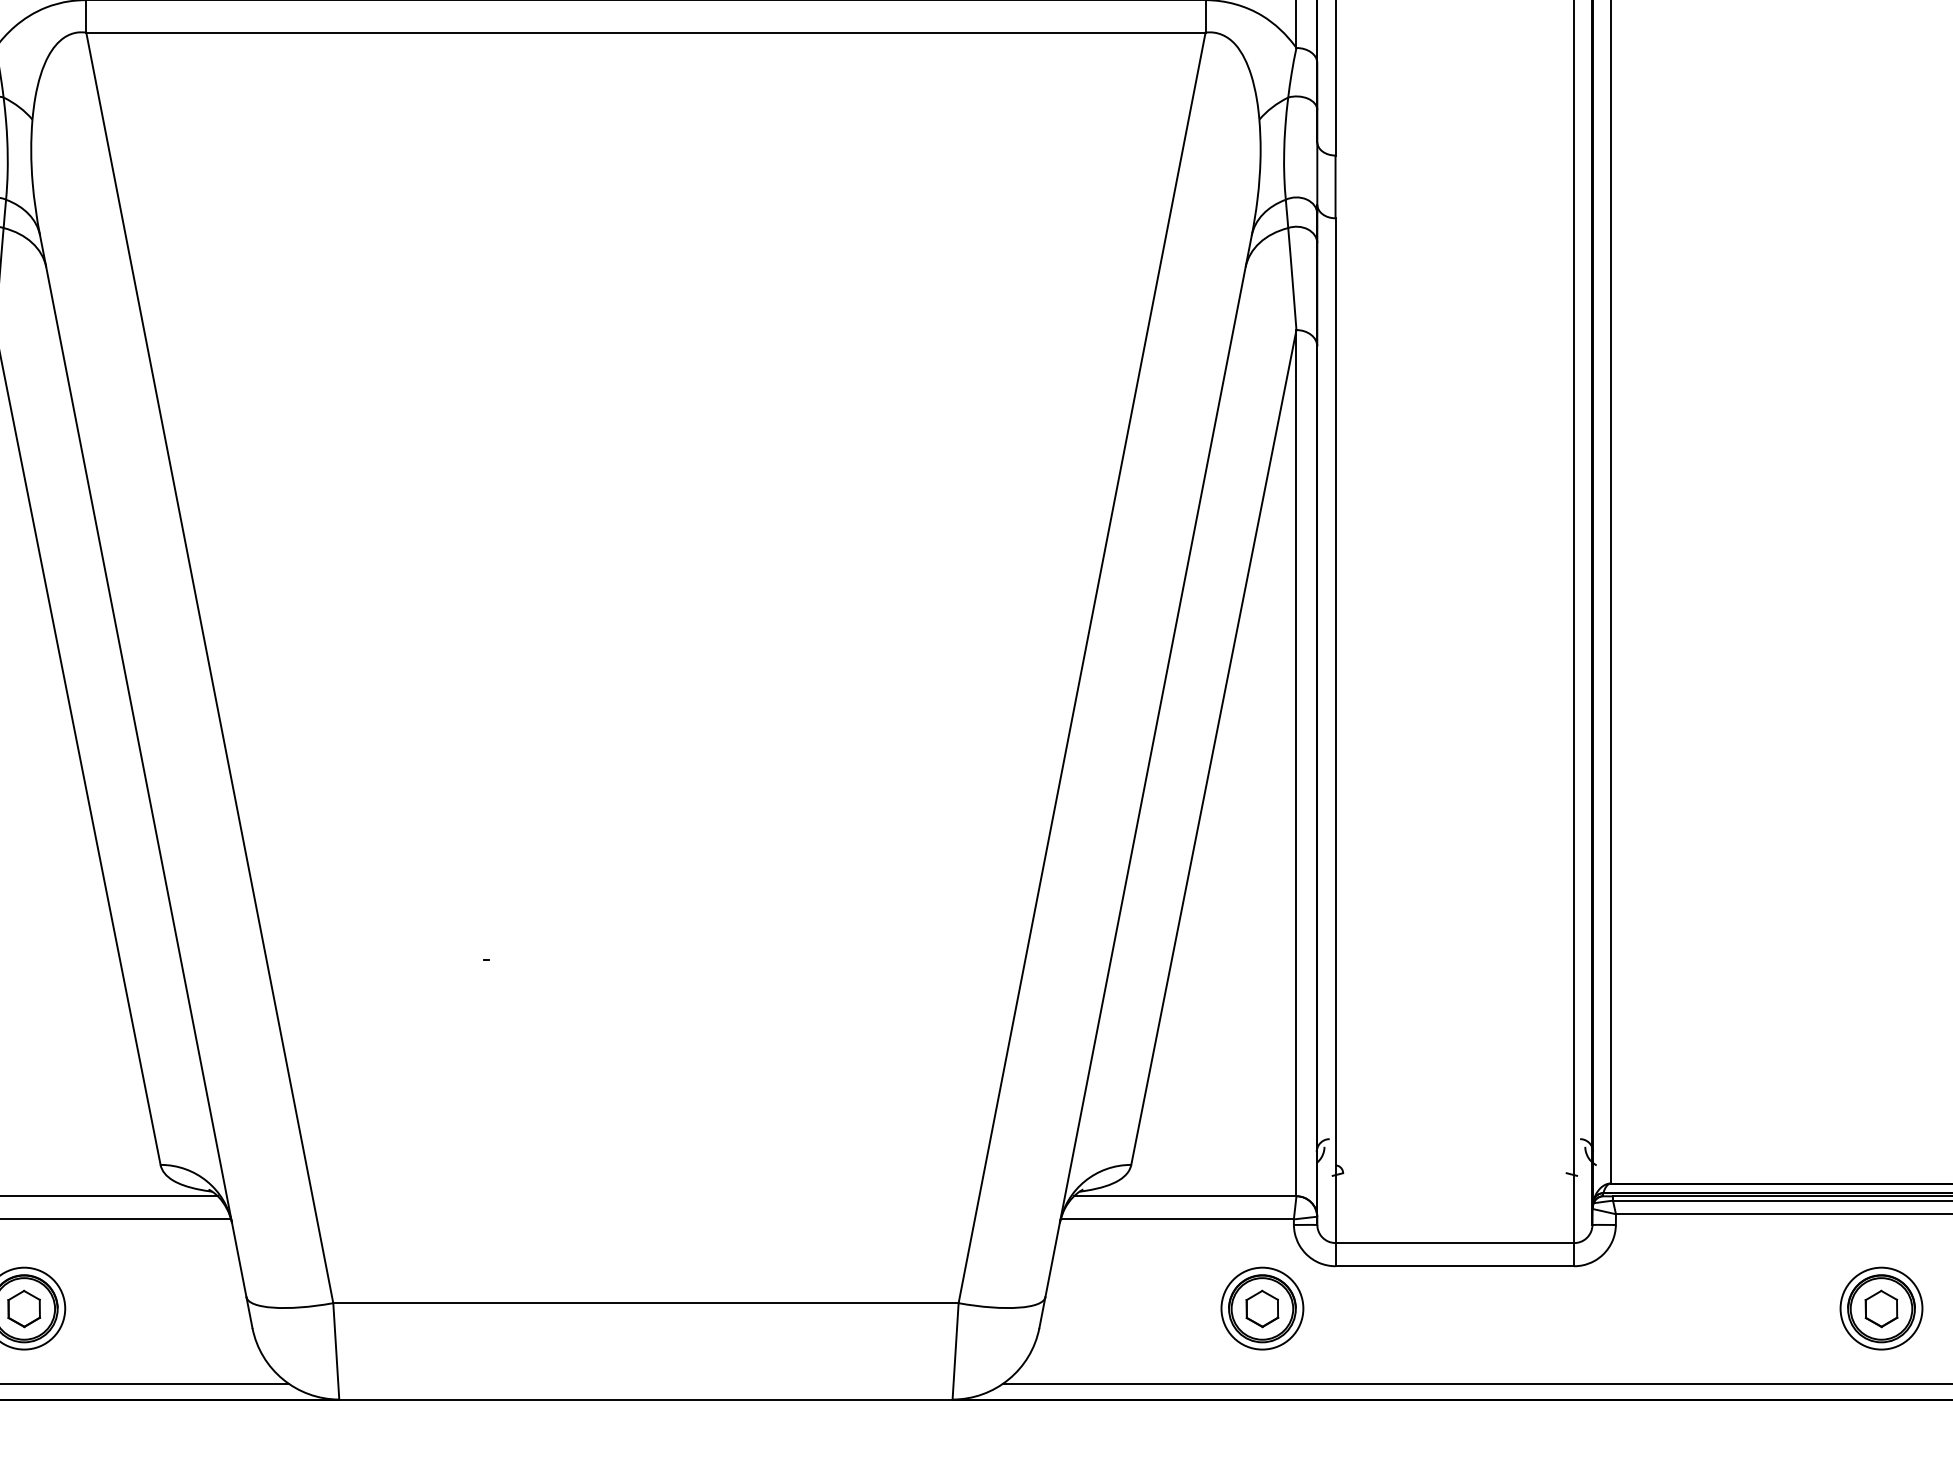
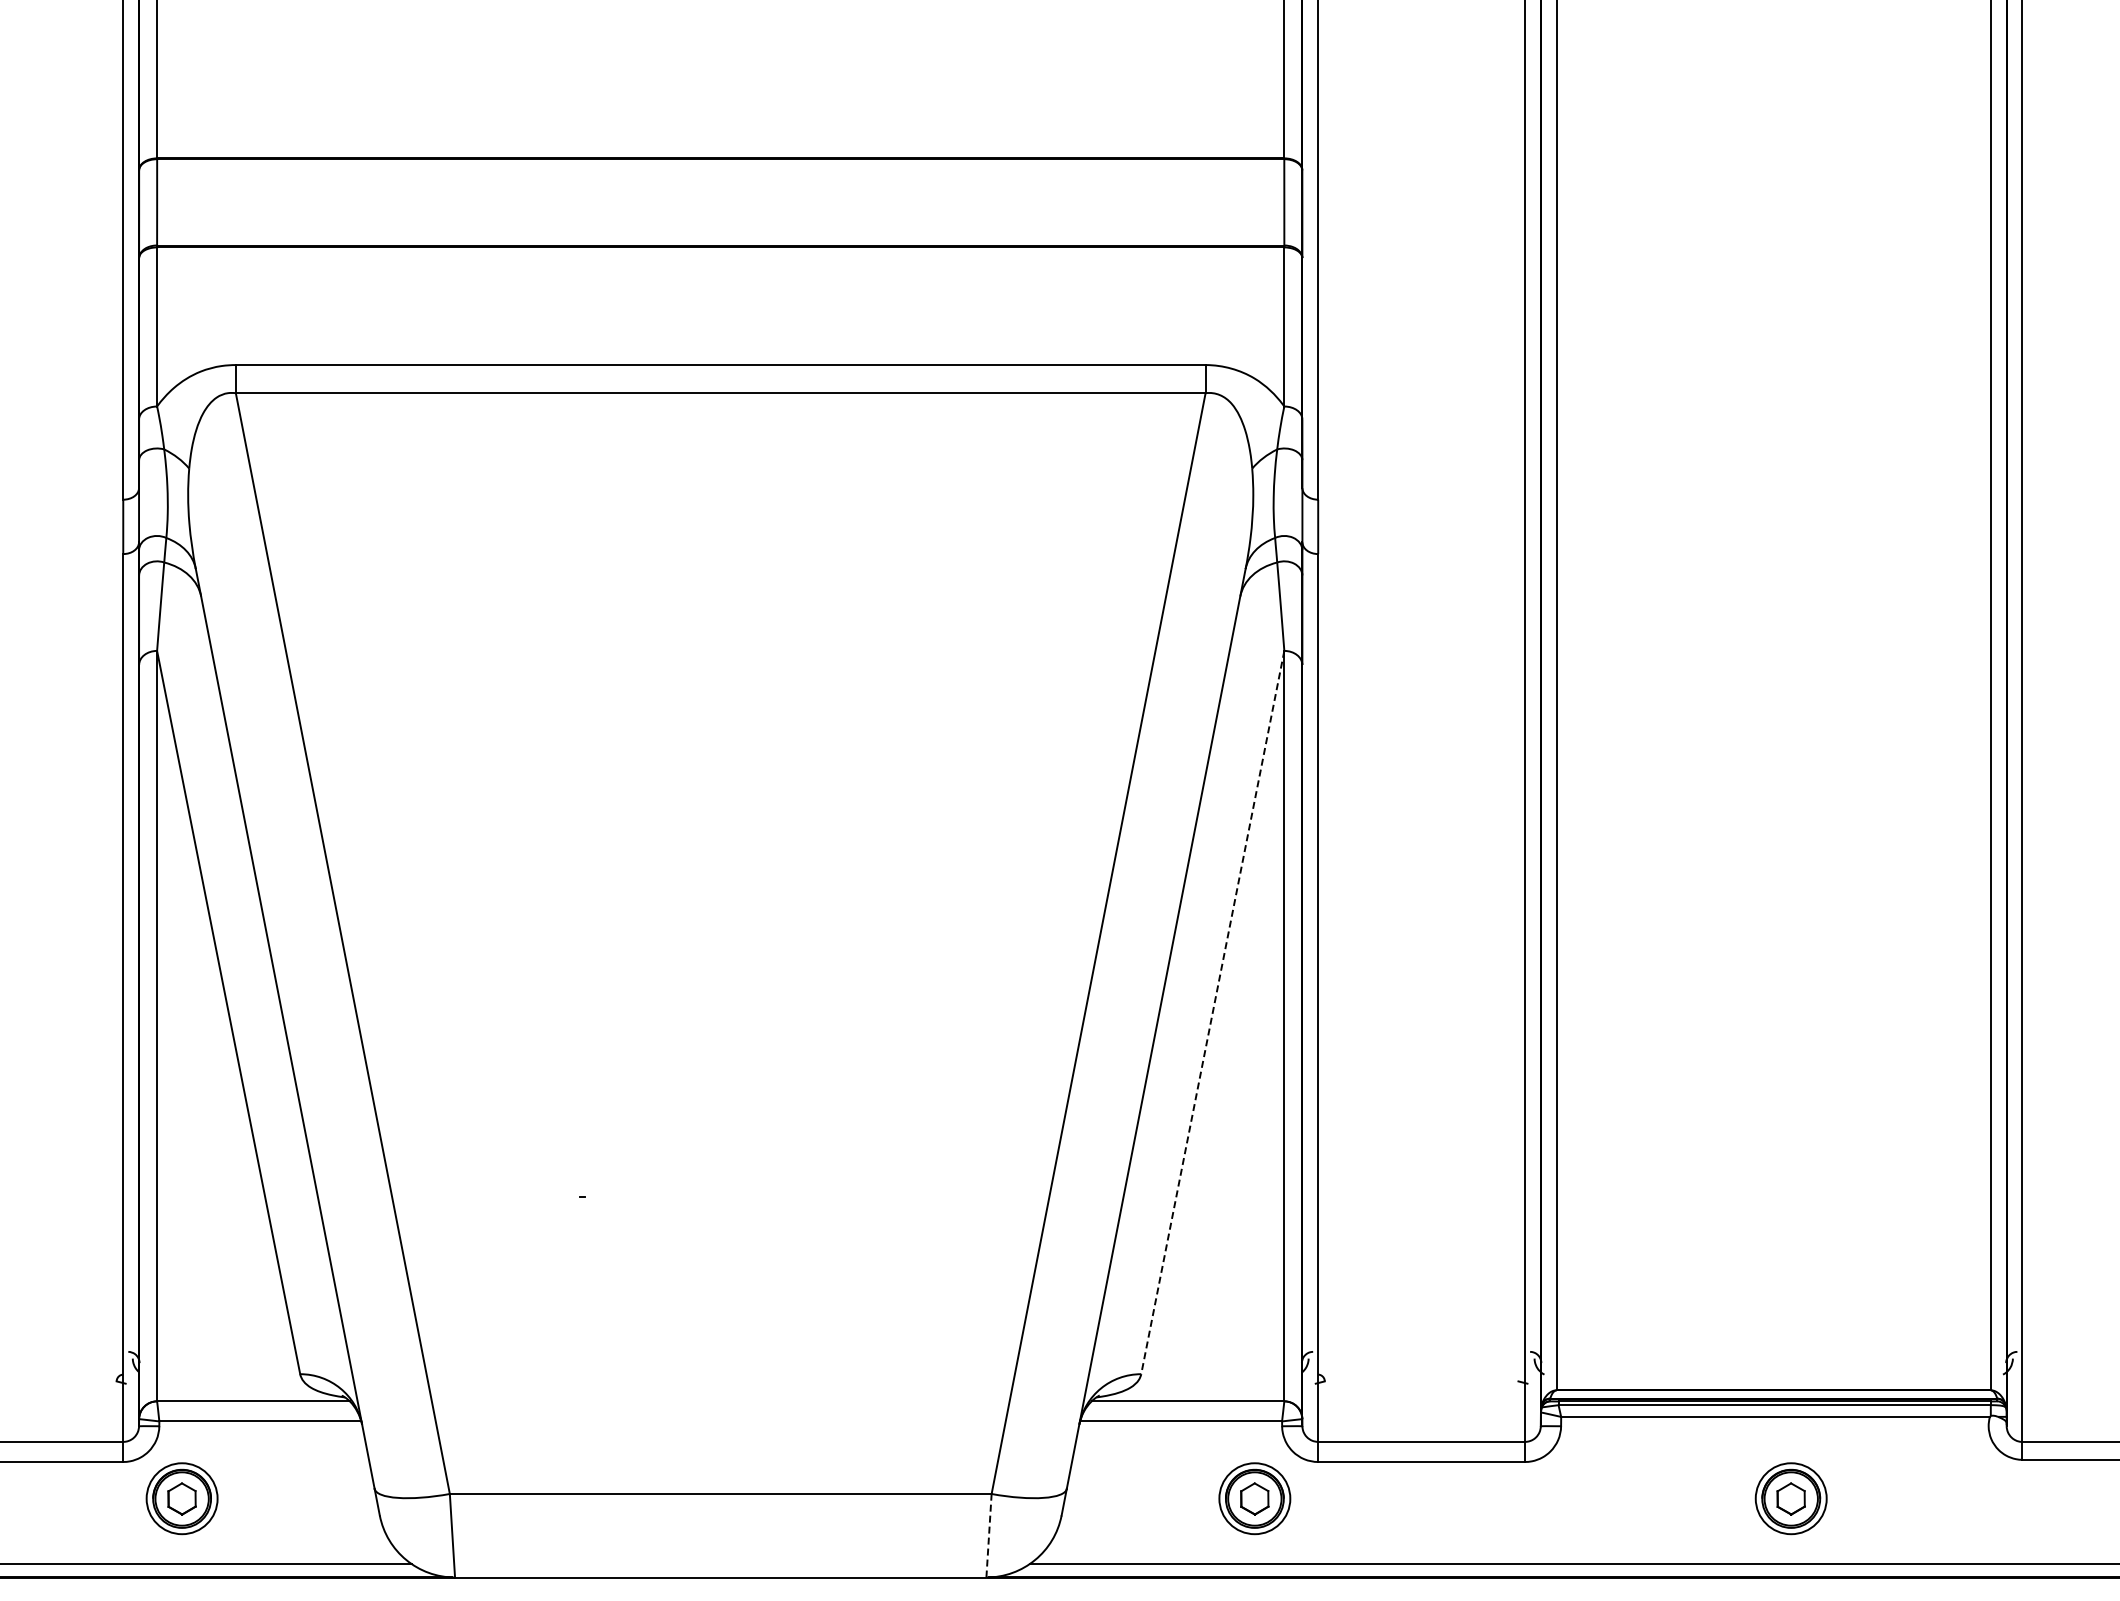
line: (1213, 747) -> (1212, 1012), solid -> dashed
line: (956, 1351) -> (989, 1535), solid -> dashed

